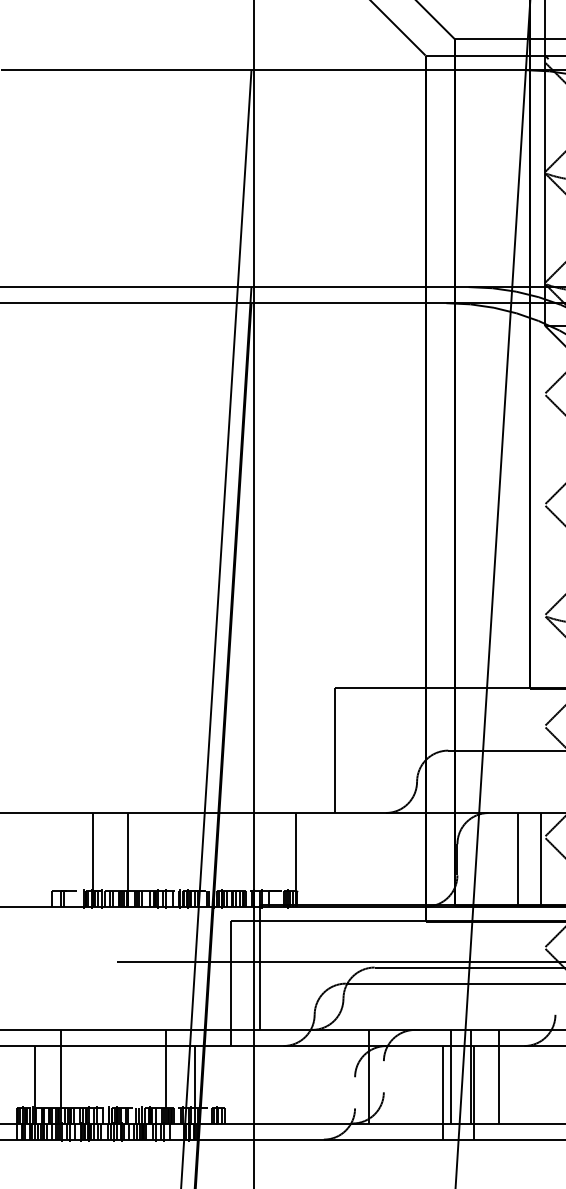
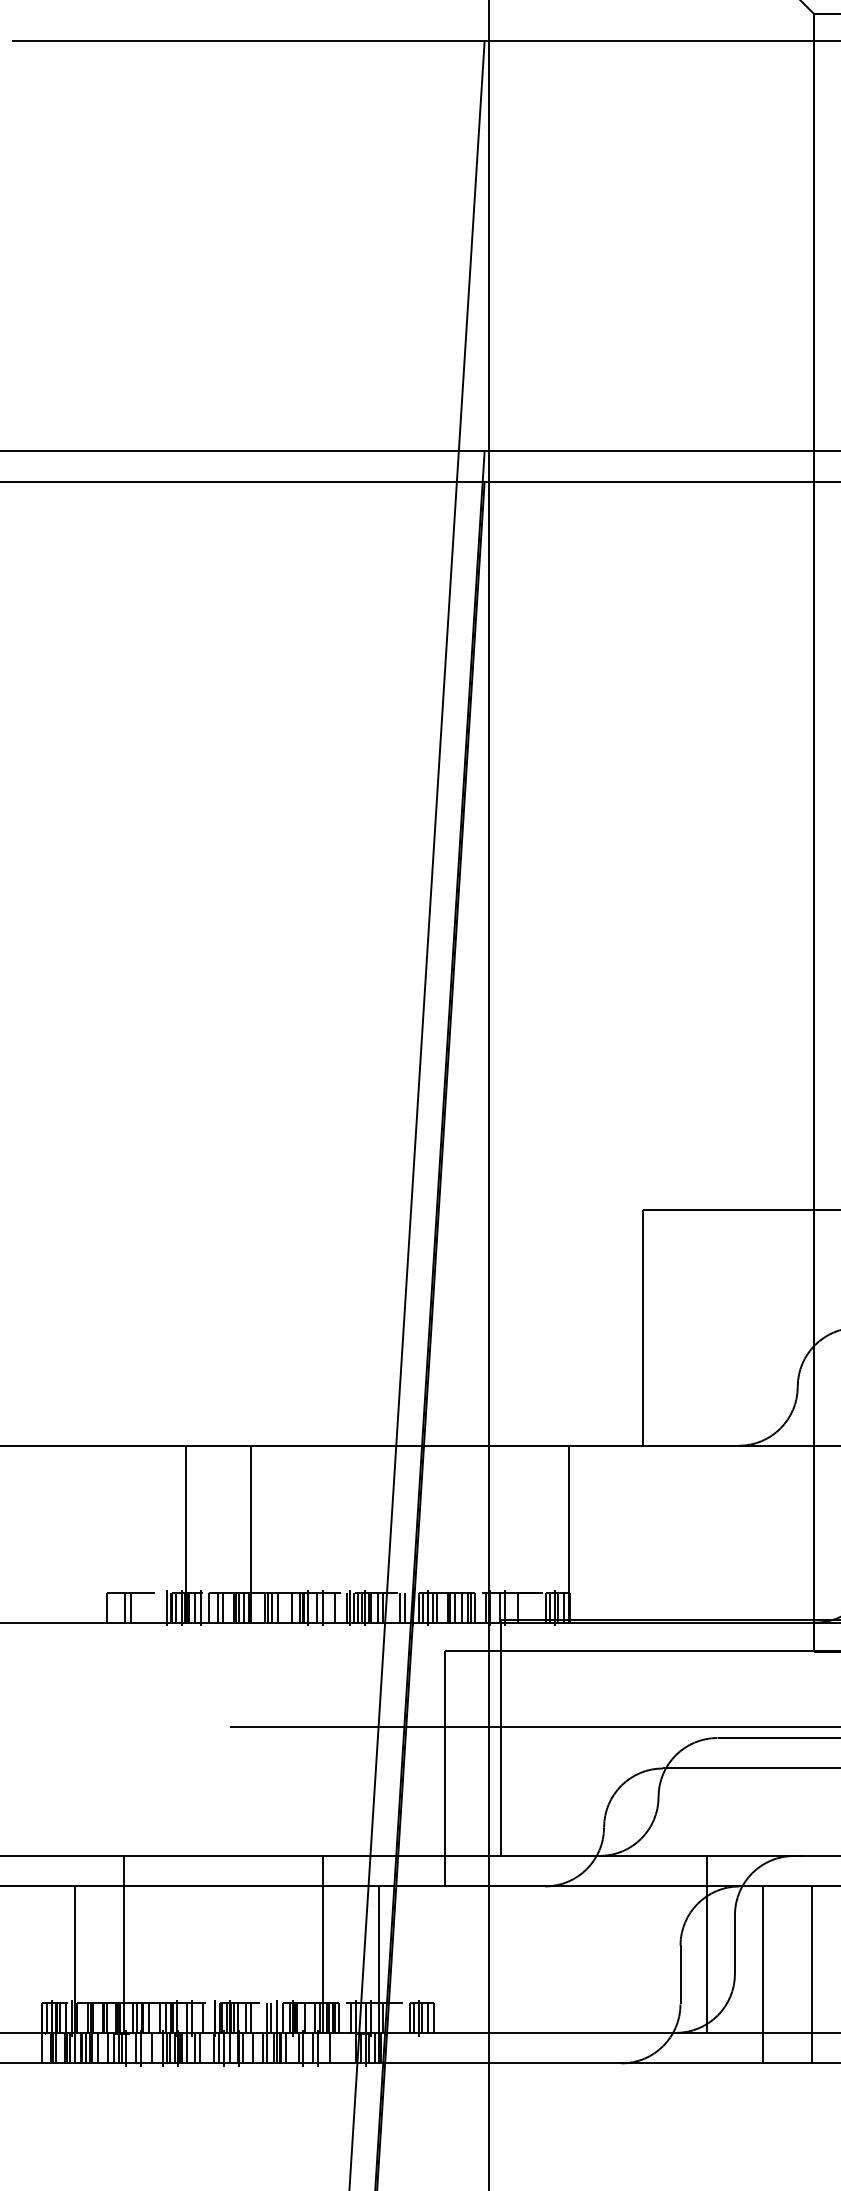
line: (383, 1076) -> (734, 1944), added
line: (355, 1092) -> (681, 1974), added
line: (398, 1092) -> (762, 1974), added
line: (424, 1092) -> (811, 1974), added

